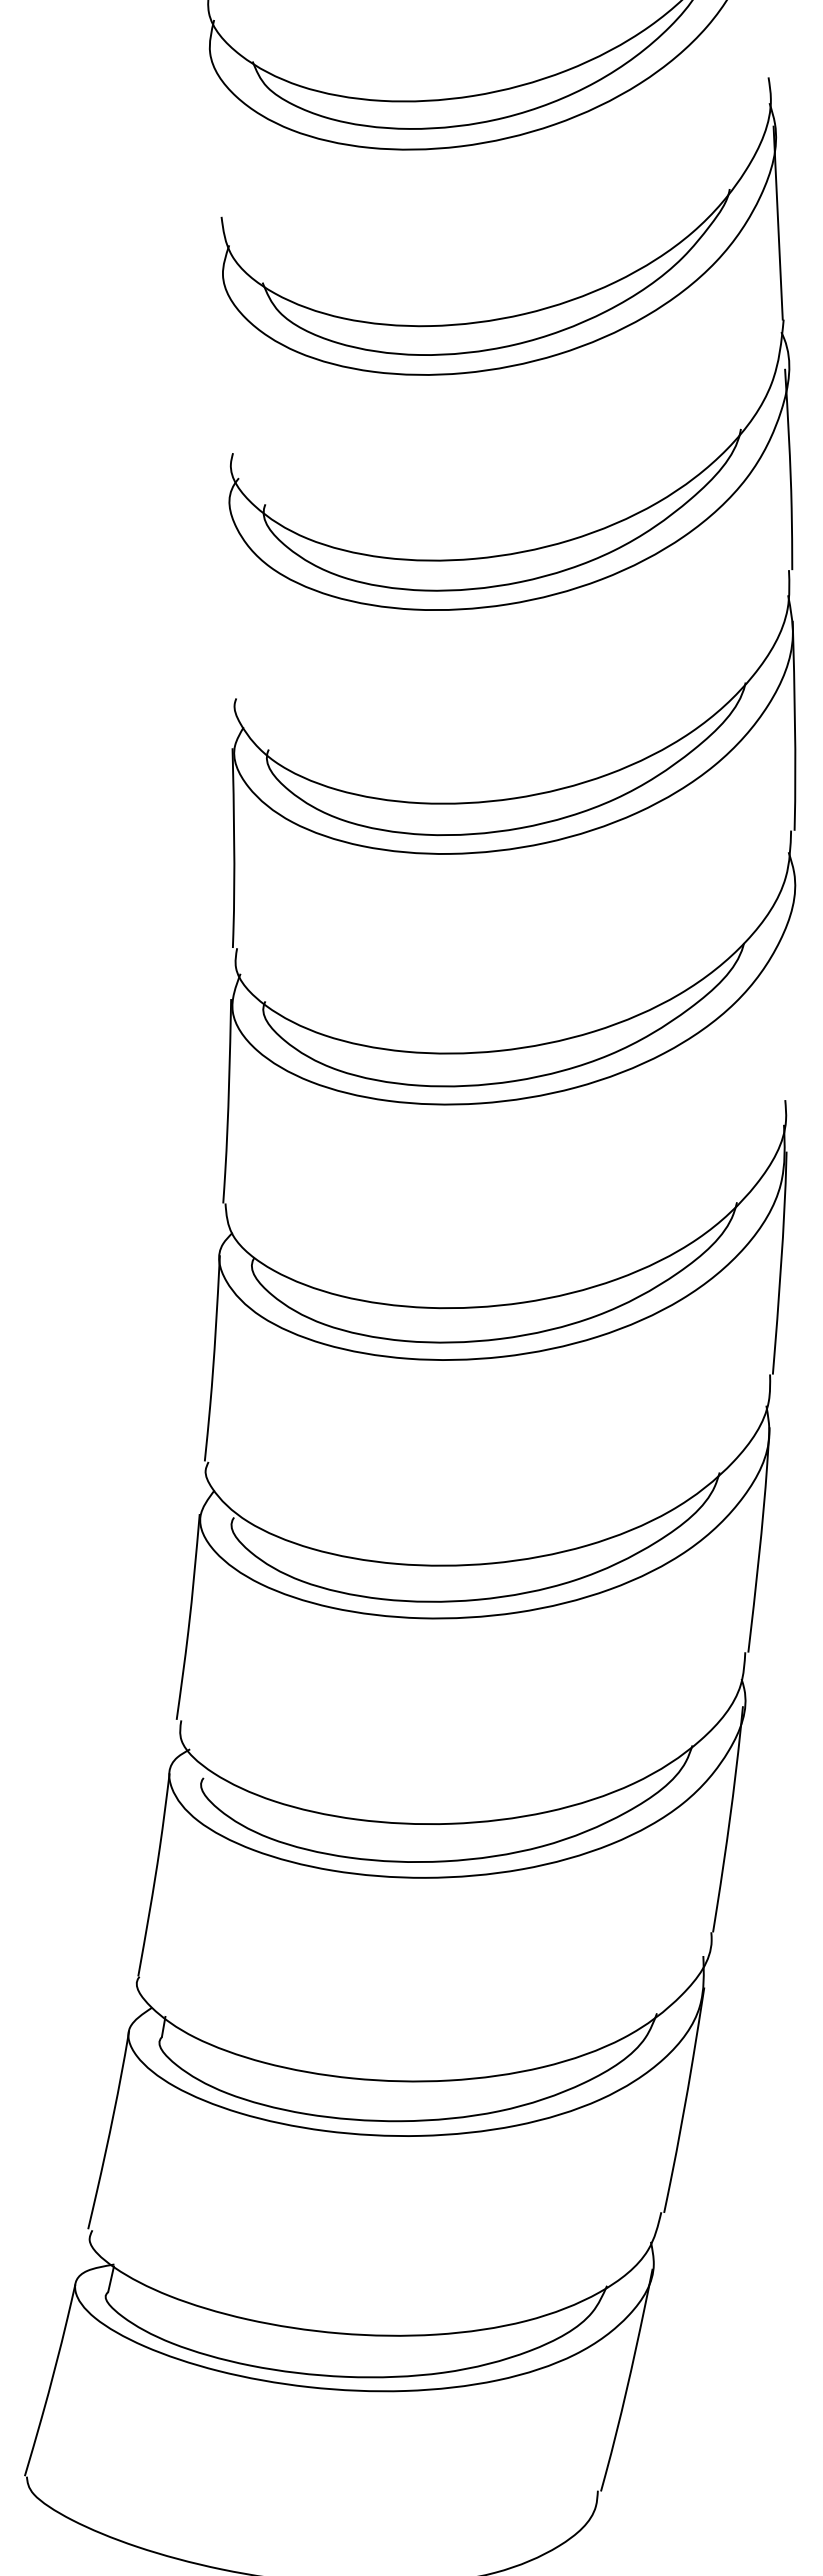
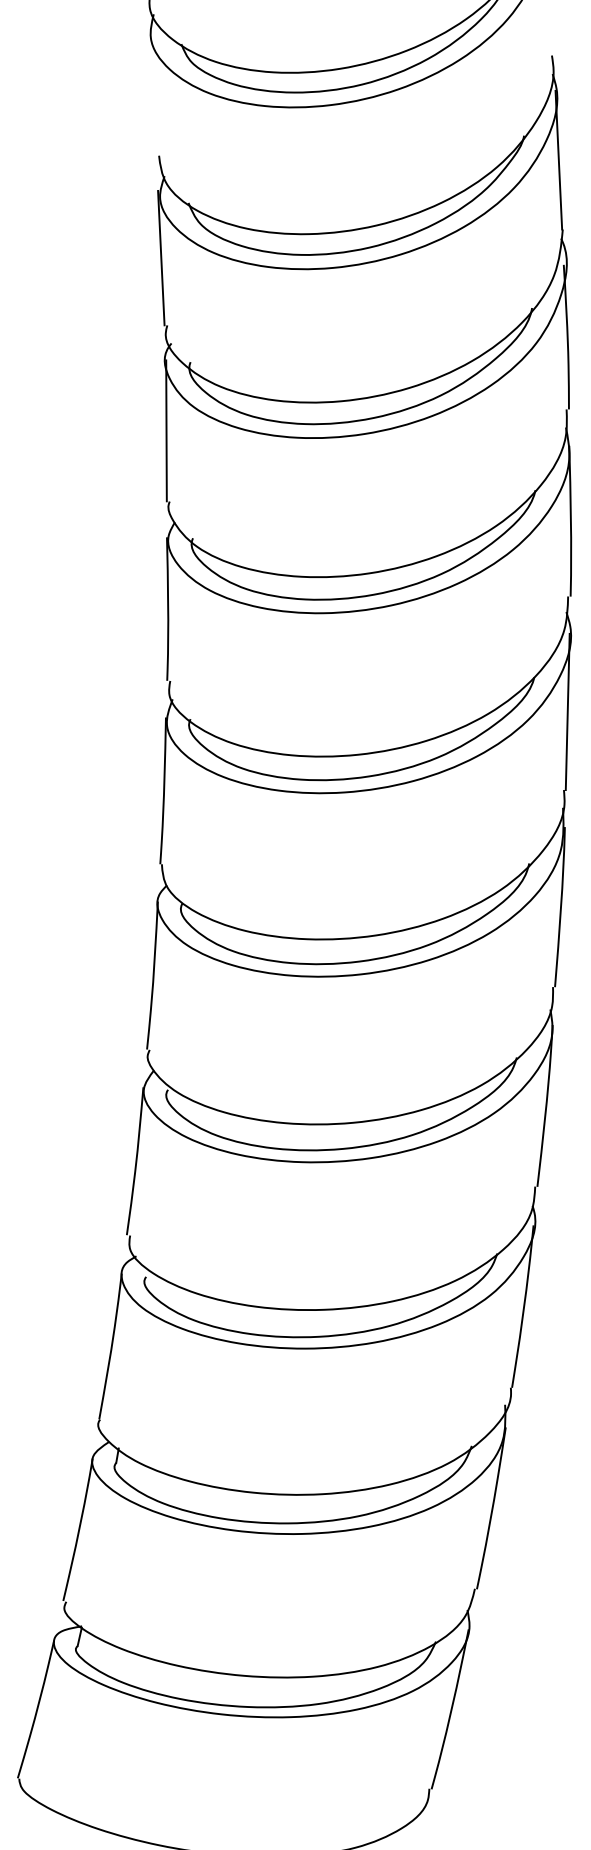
line: (224, 359) -> (161, 258), added
line: (231, 599) -> (166, 430), added
line: (790, 991) -> (567, 712), added

